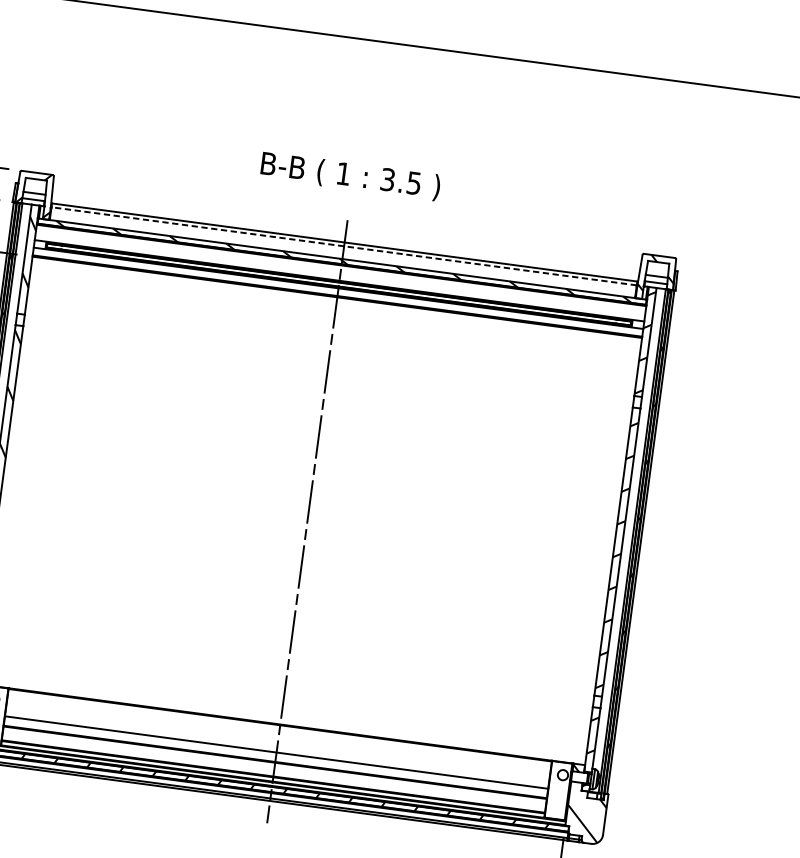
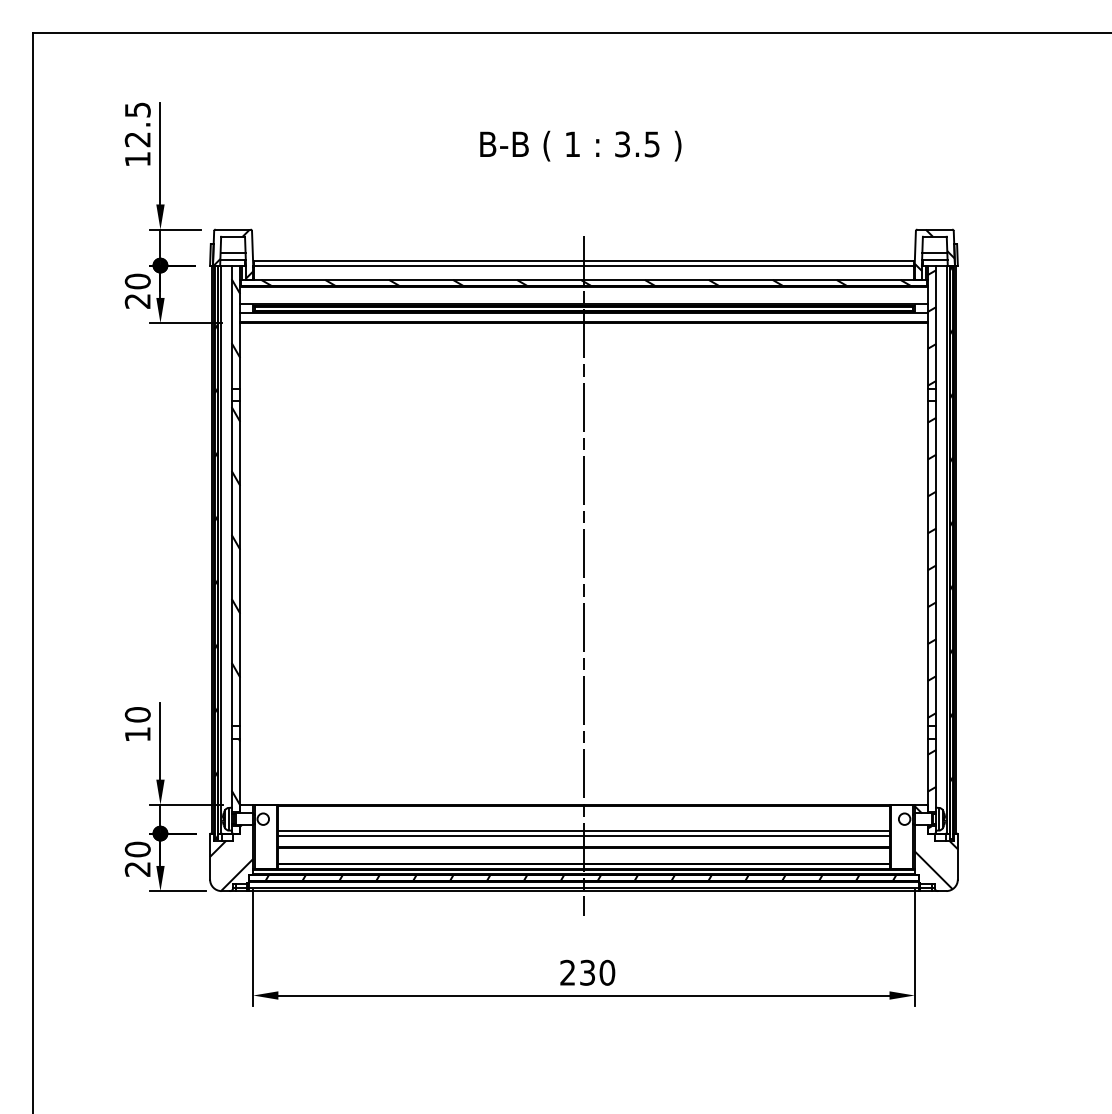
text: (350, 175) -> (580, 145), moved
line: (343, 246) -> (583, 265), dashed -> solid
line: (276, 747) -> (583, 830), added

